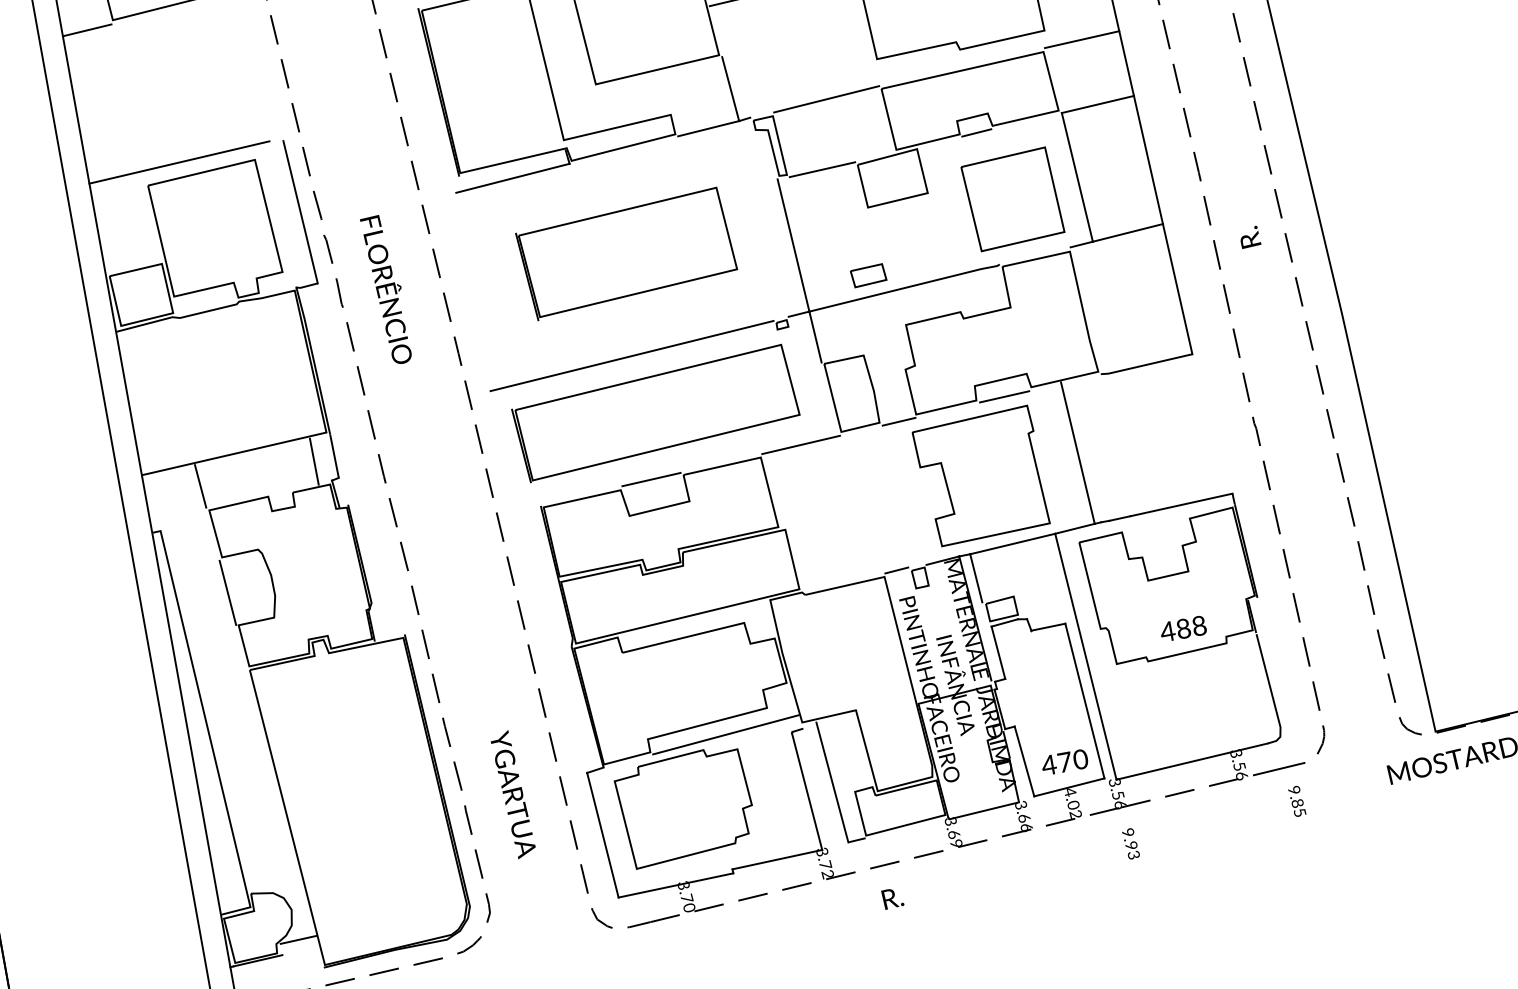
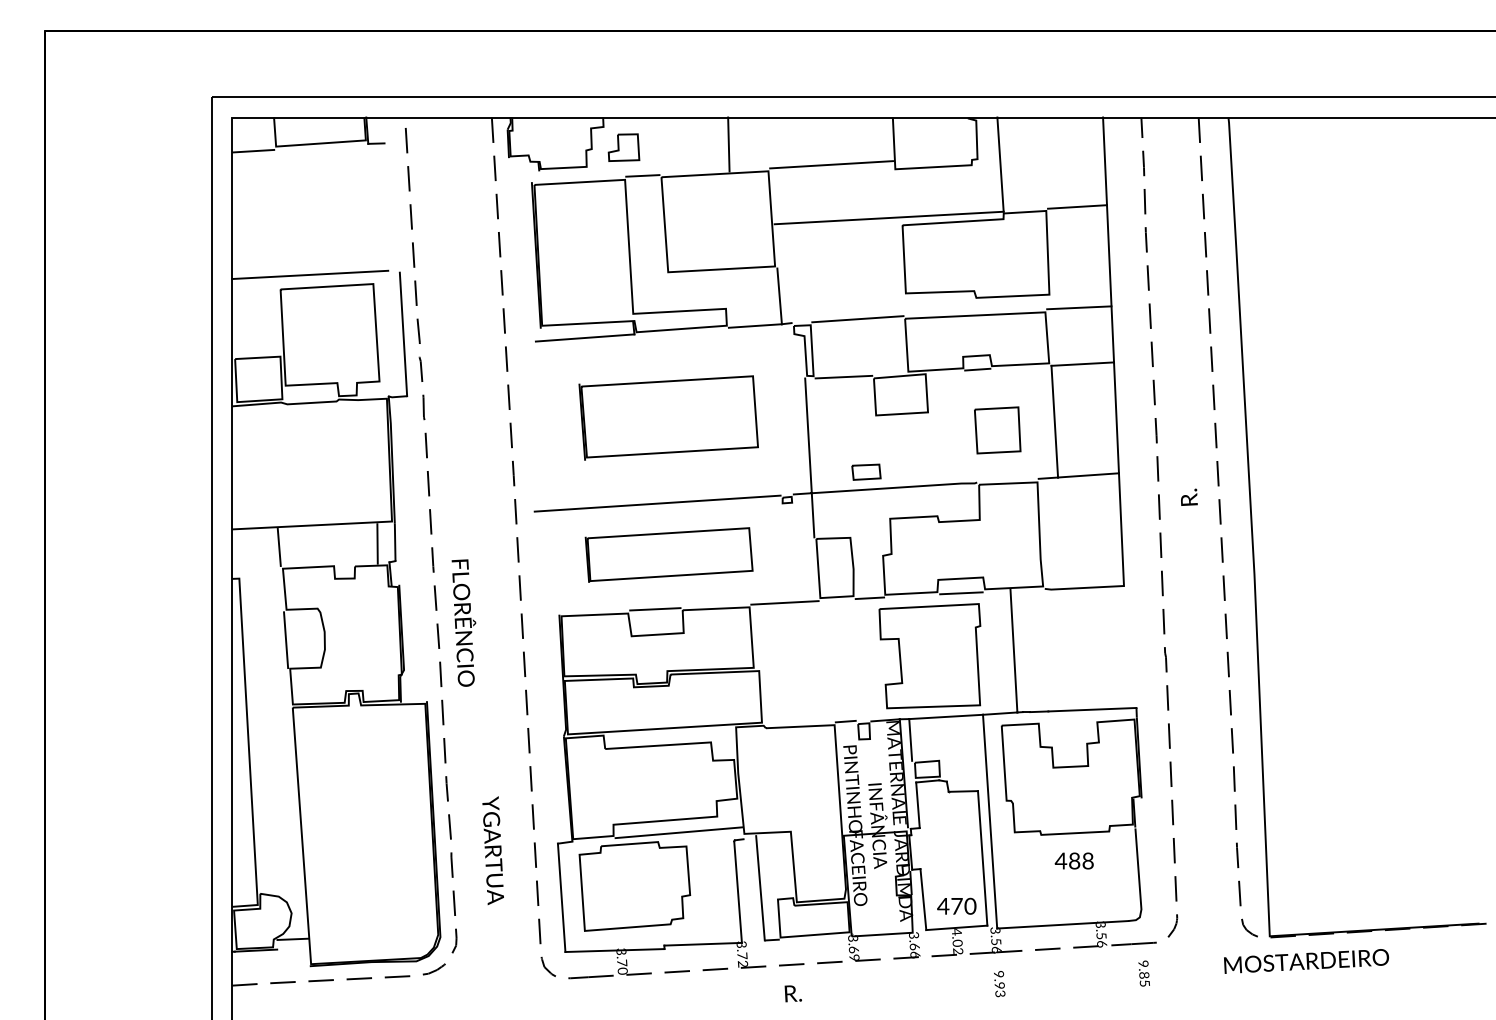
part: (1012, 199) -> (997, 430), size x0.6
text: (386, 289) -> (463, 622), moved
part: (656, 412) -> (669, 554), size x0.7
text: (1182, 628) -> (1073, 860), moved

